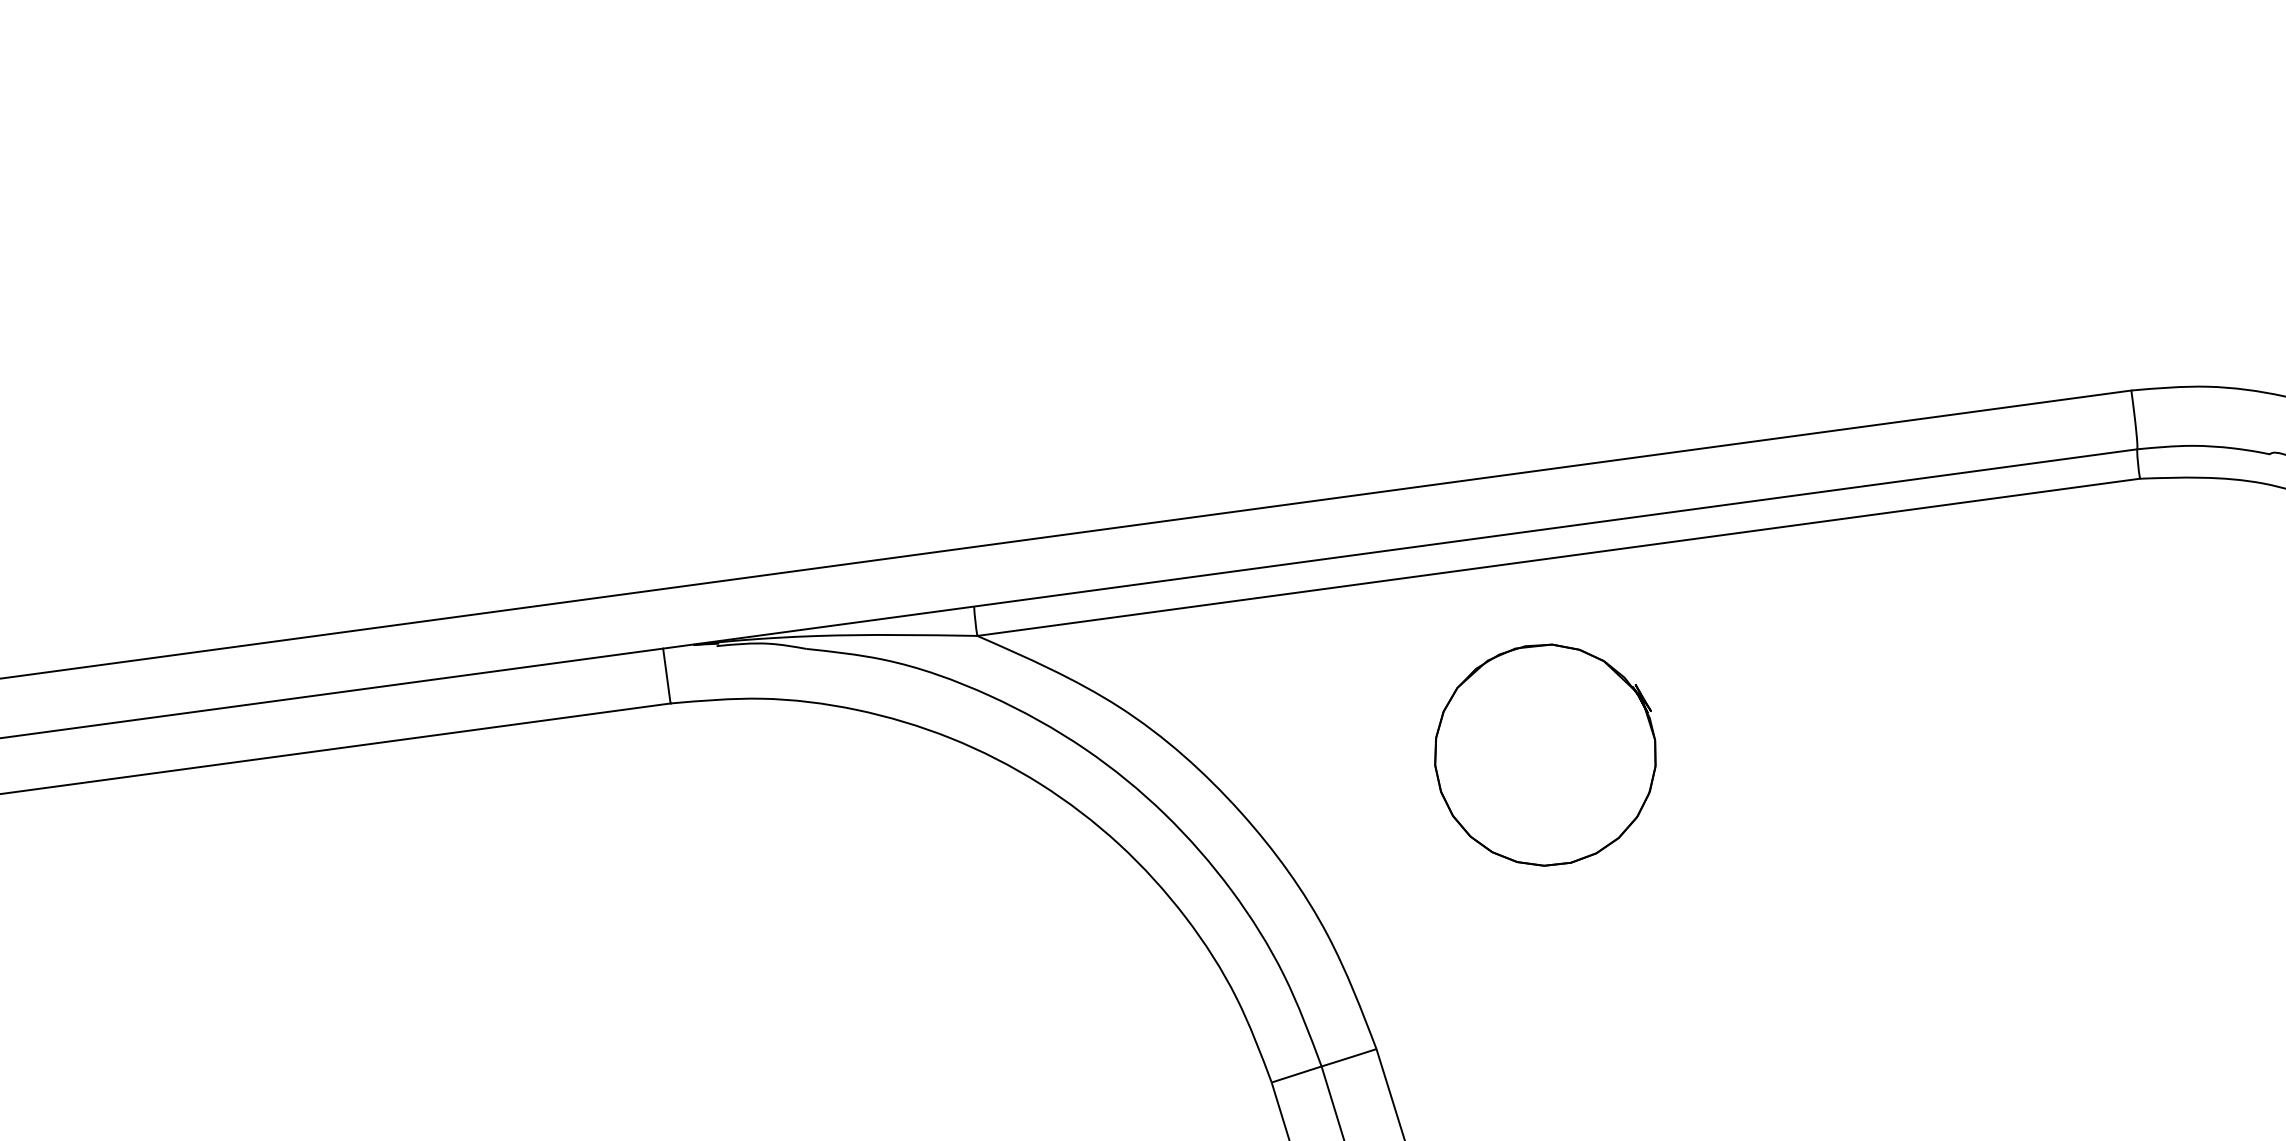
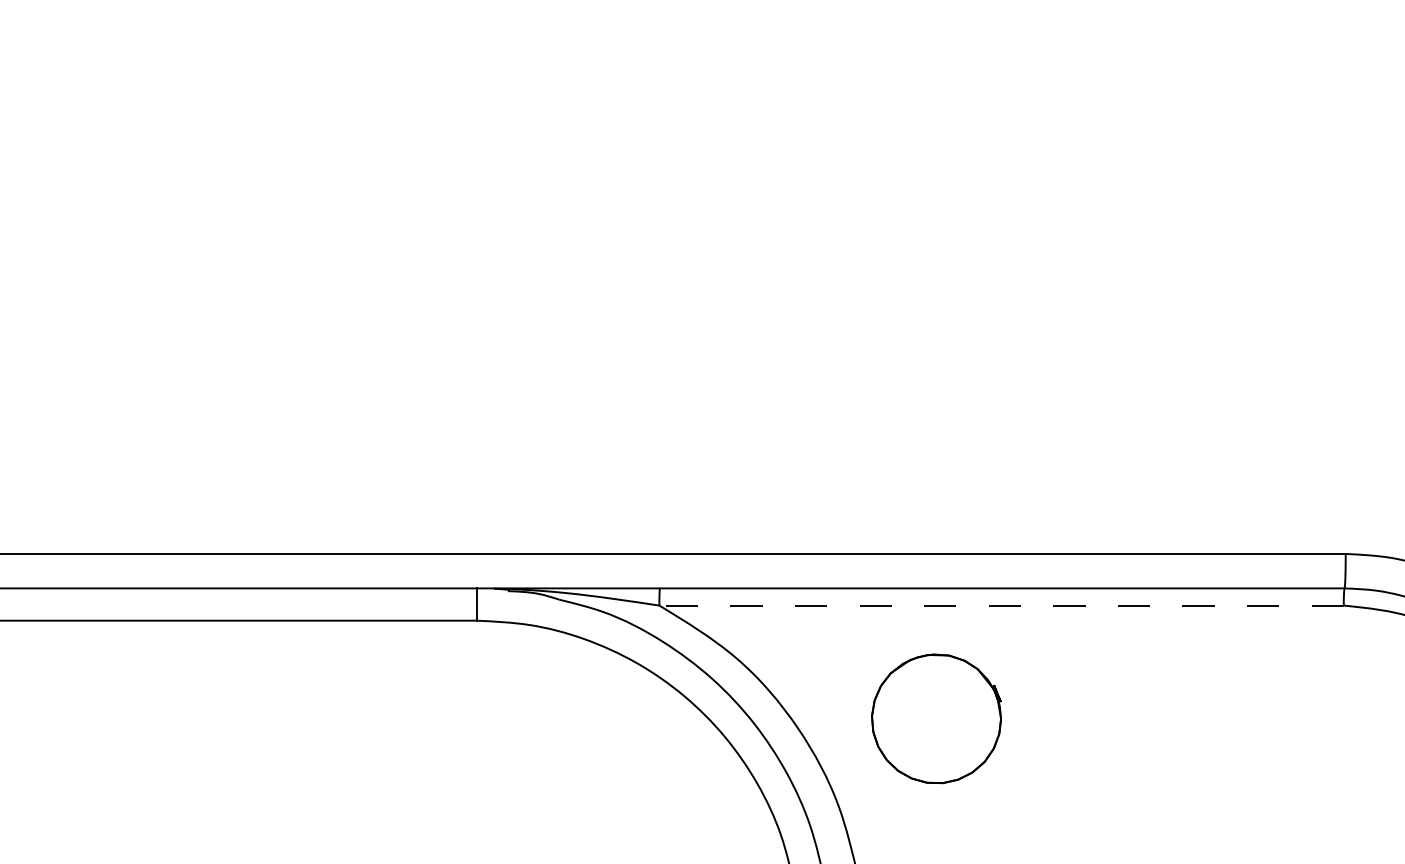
line: (1558, 557) -> (1001, 605), solid -> dashed
part: (1545, 754) -> (936, 718), moved

